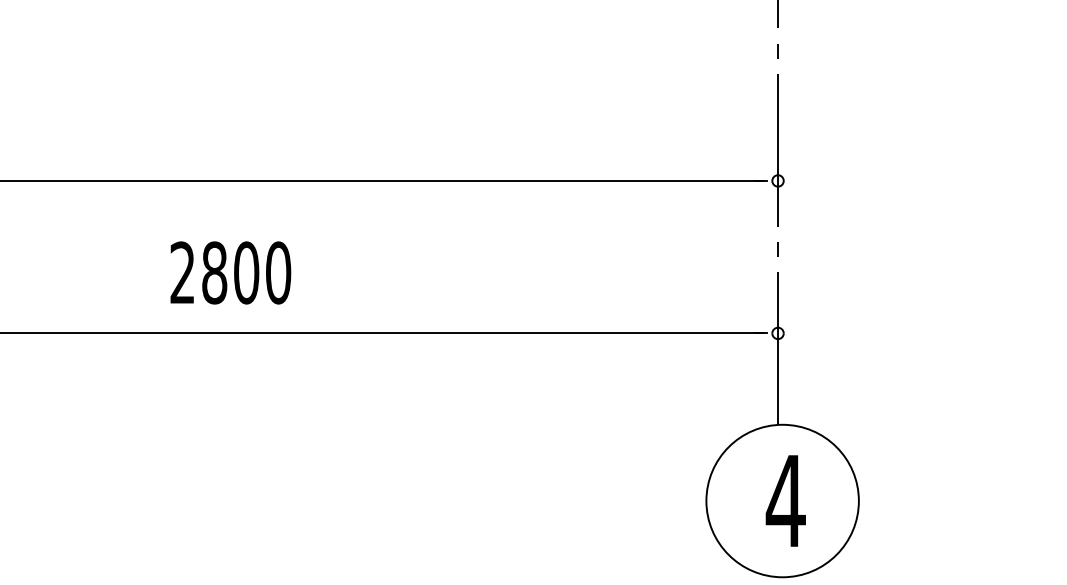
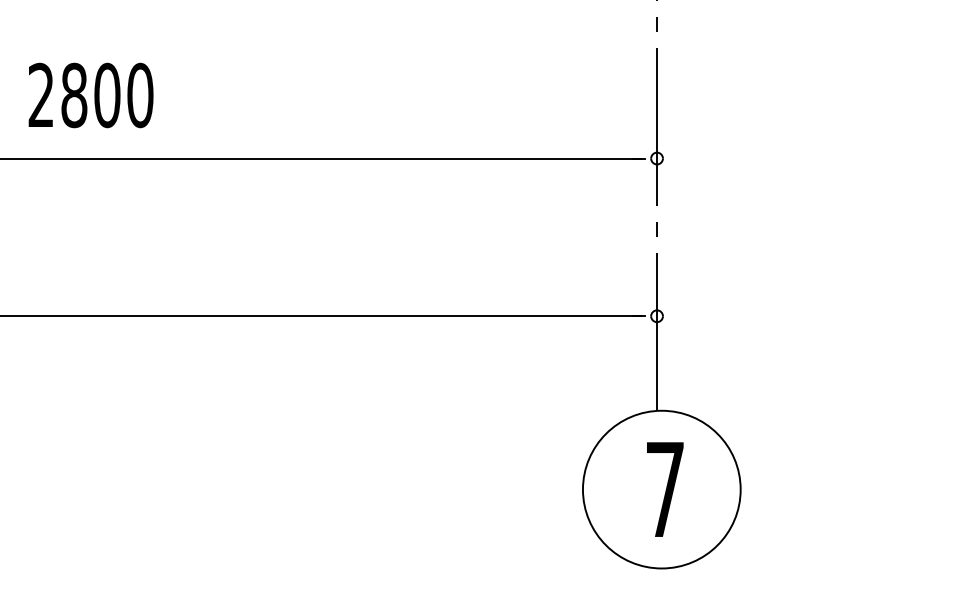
text: (230, 272) -> (90, 95), moved
text: (785, 500) -> (664, 489), 4 -> 7

